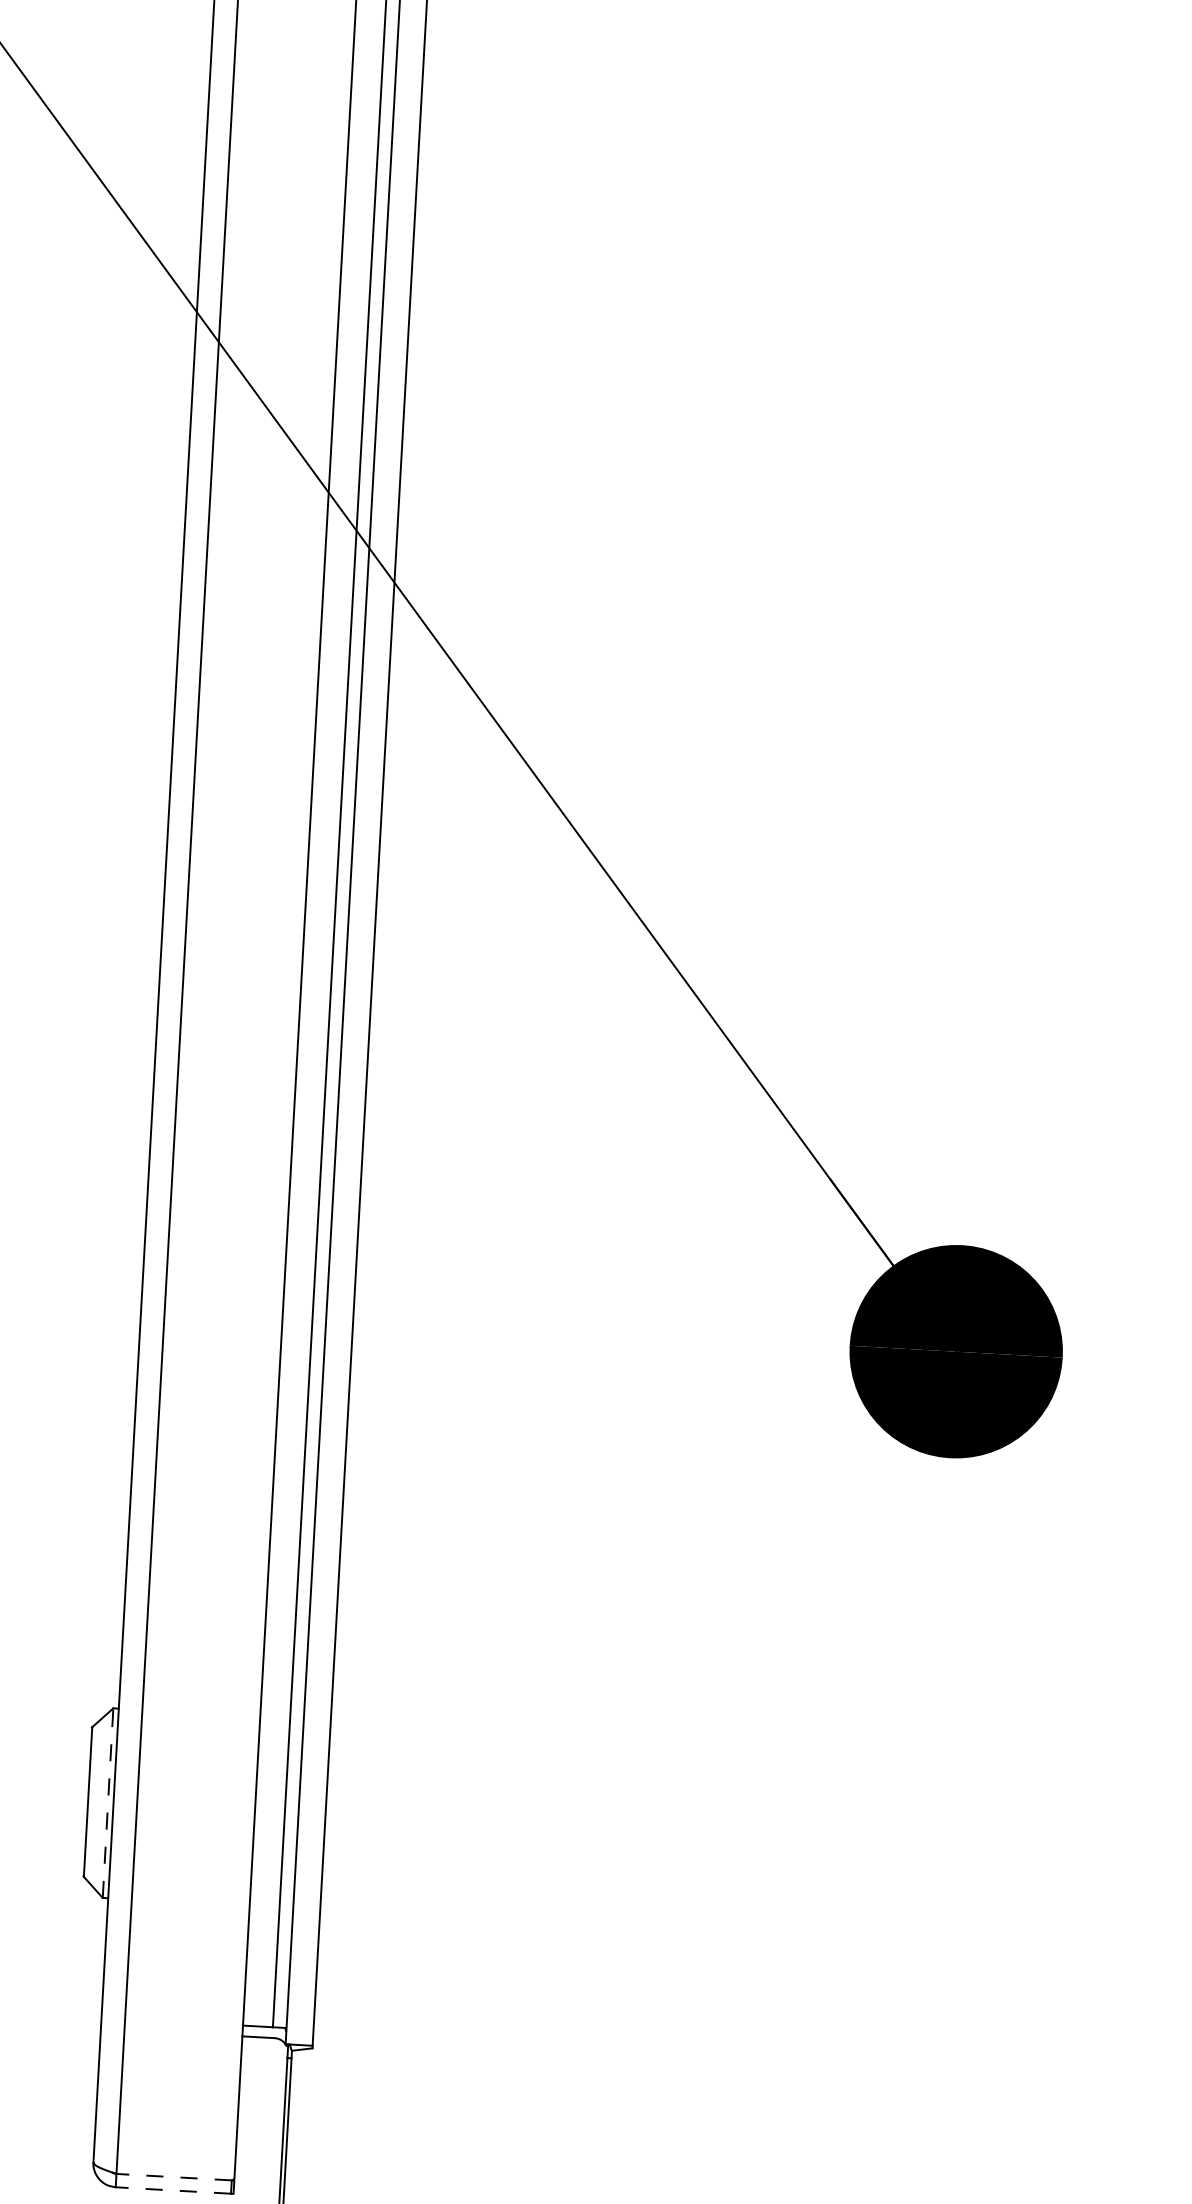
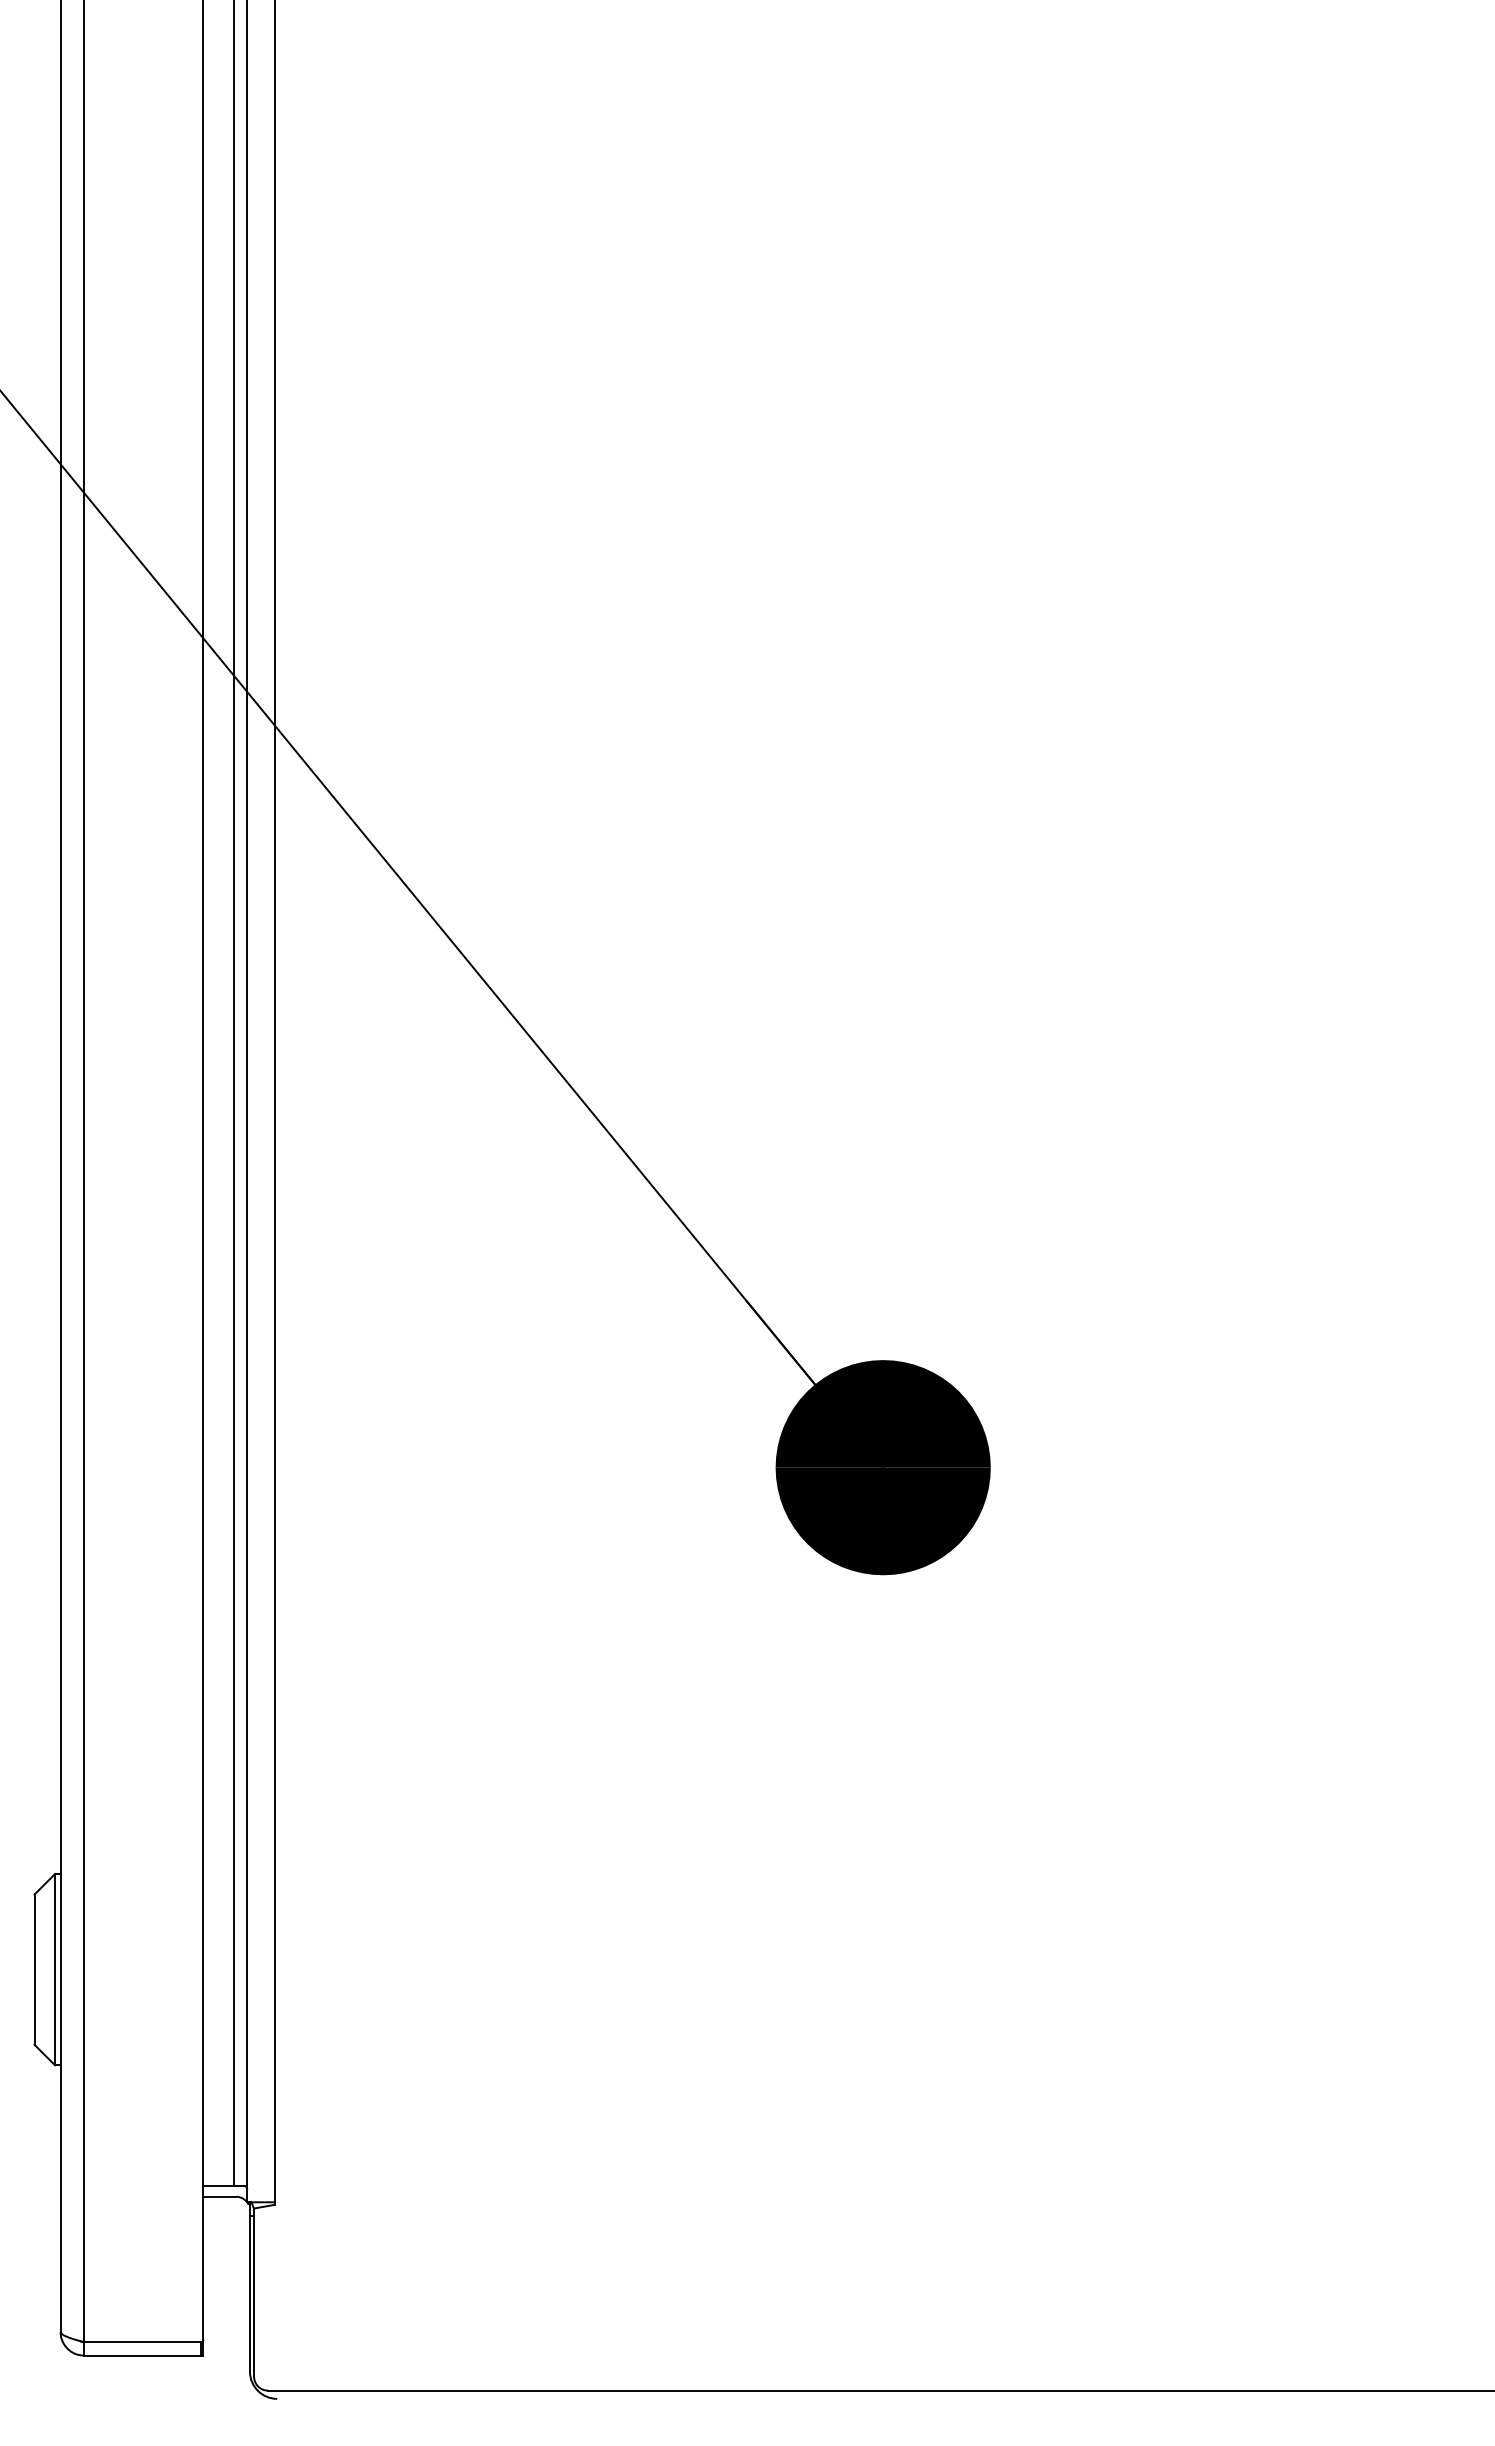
line: (108, 1803) -> (55, 1969), dashed -> solid
line: (173, 2177) -> (142, 2342), dashed -> solid
line: (173, 2190) -> (142, 2355), dashed -> solid

